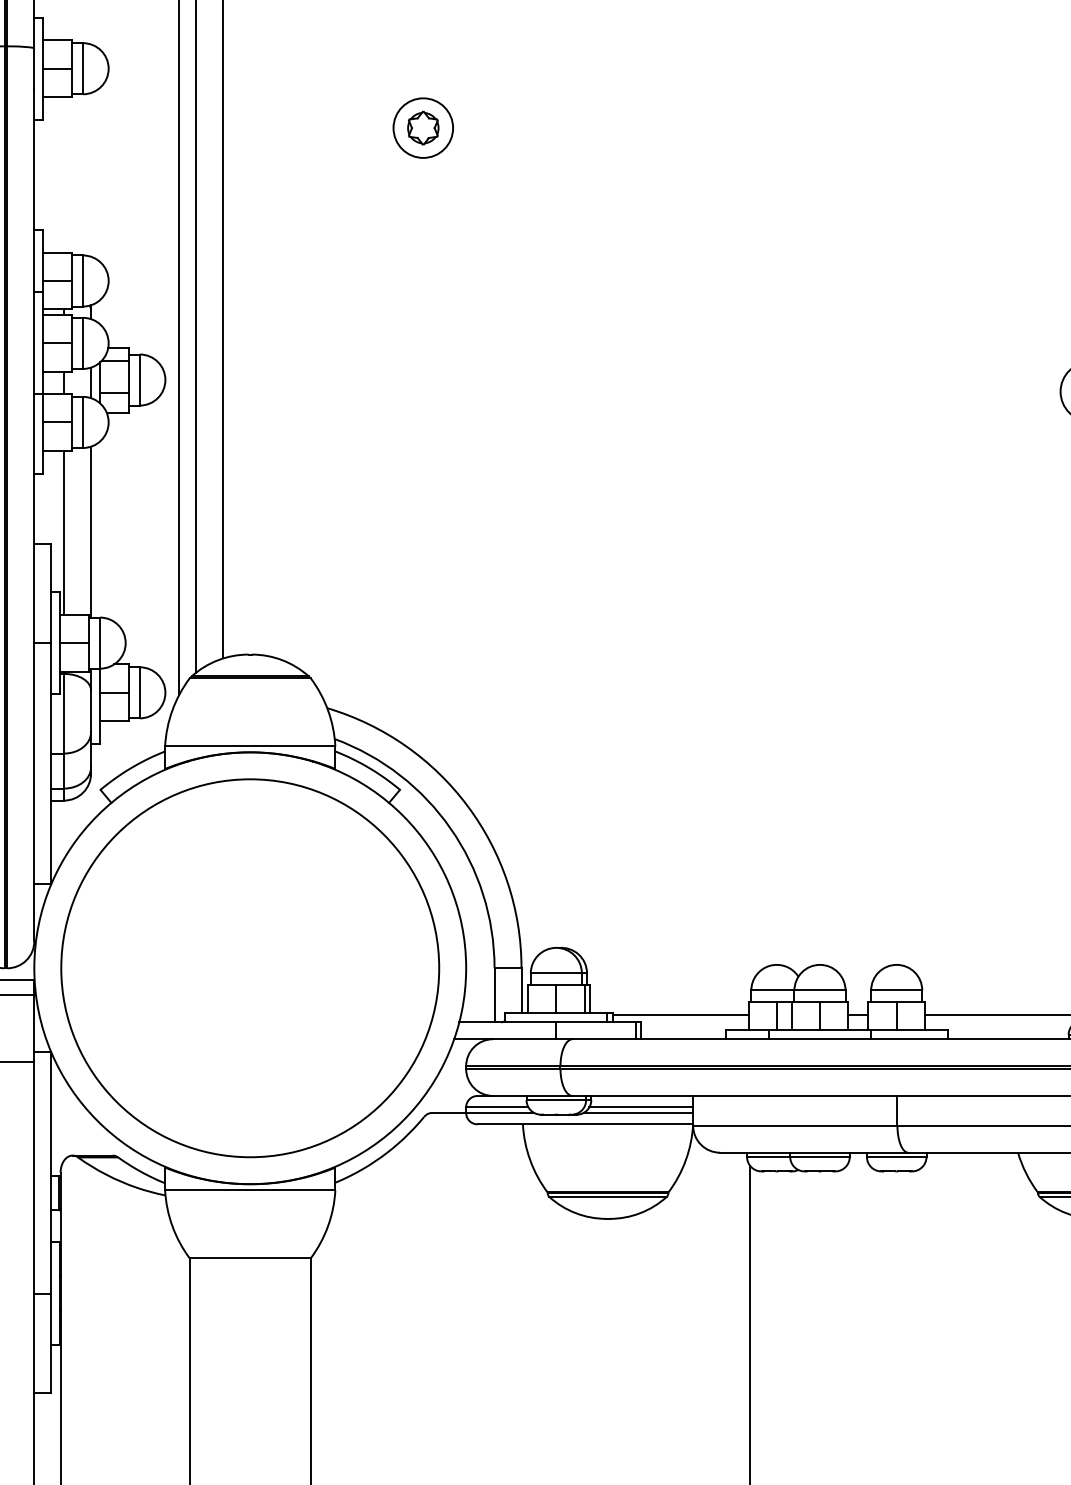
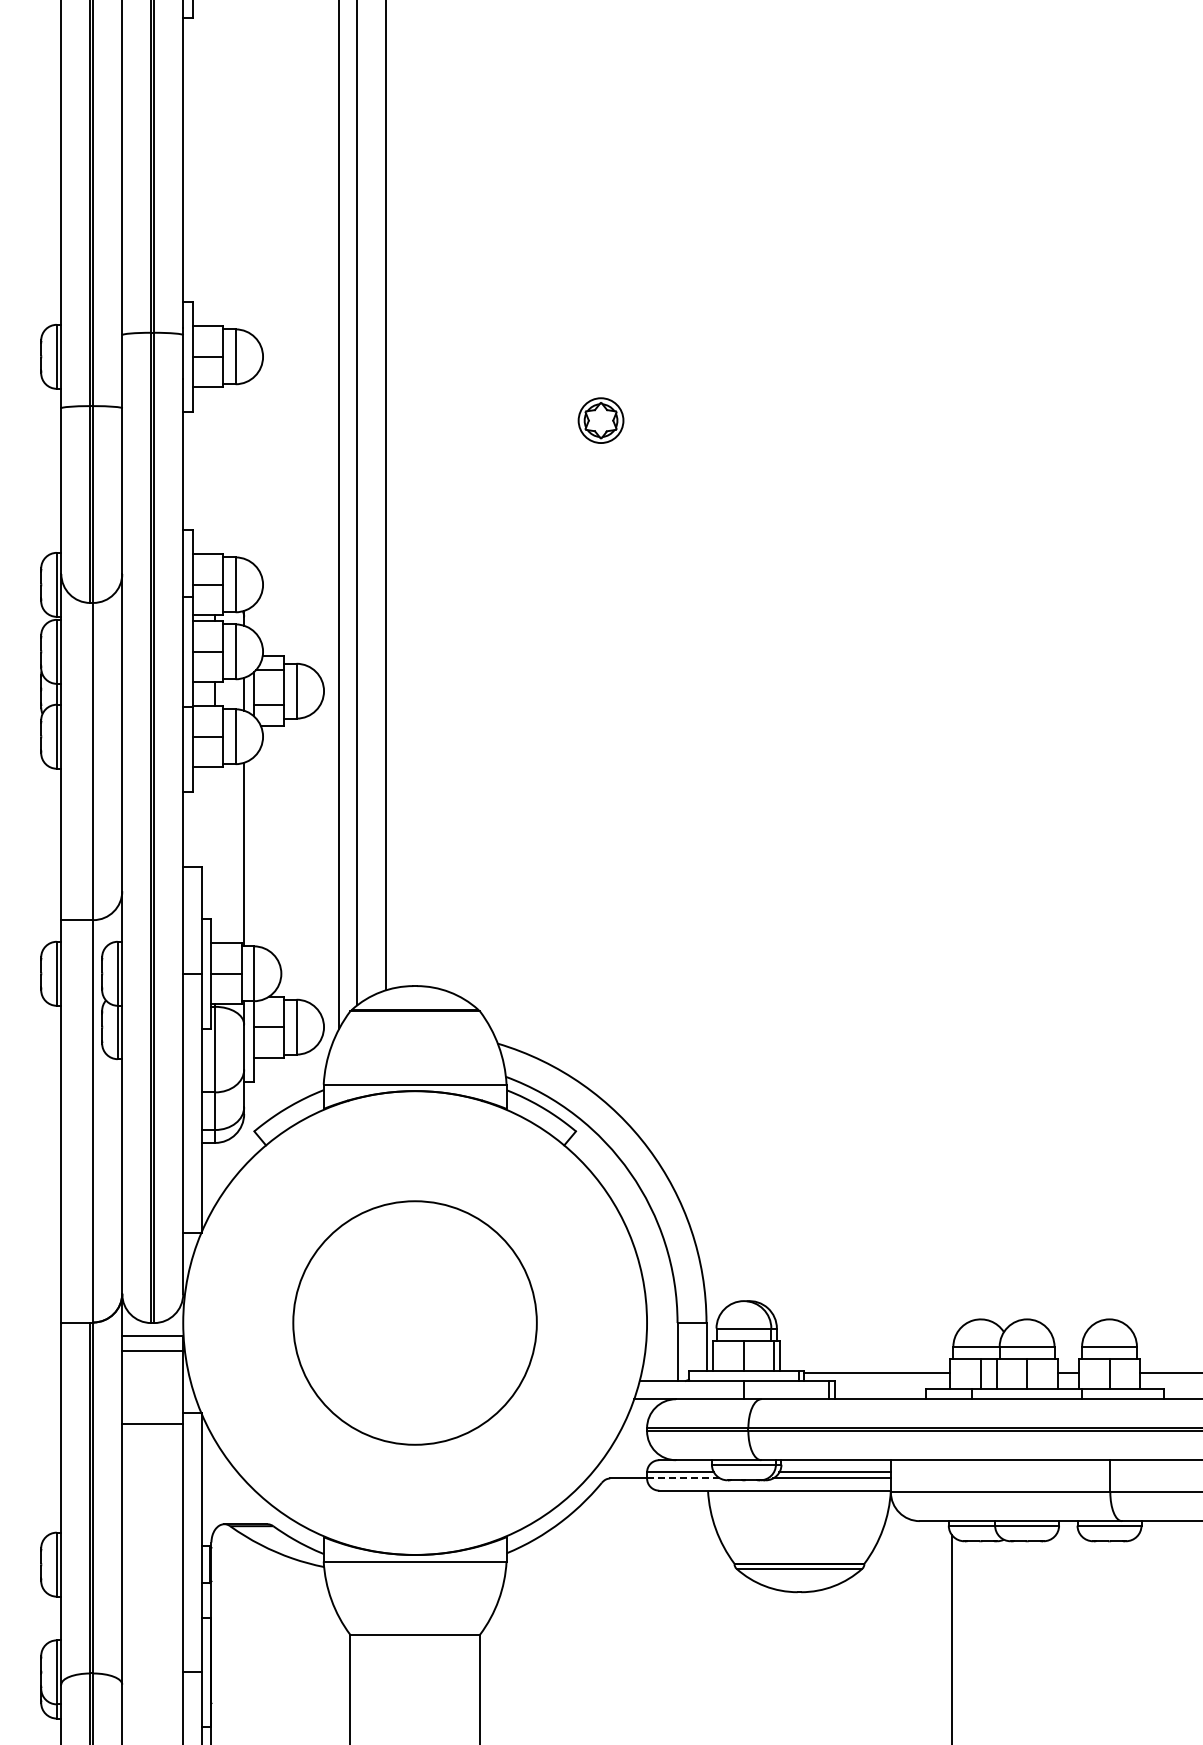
circle: (423, 128) -> (601, 420), size x0.7
line: (64, 532) -> (215, 855), removed
circle: (249, 967) -> (414, 1322), size x0.6
line: (500, 1113) -> (683, 1478), solid -> dashed

